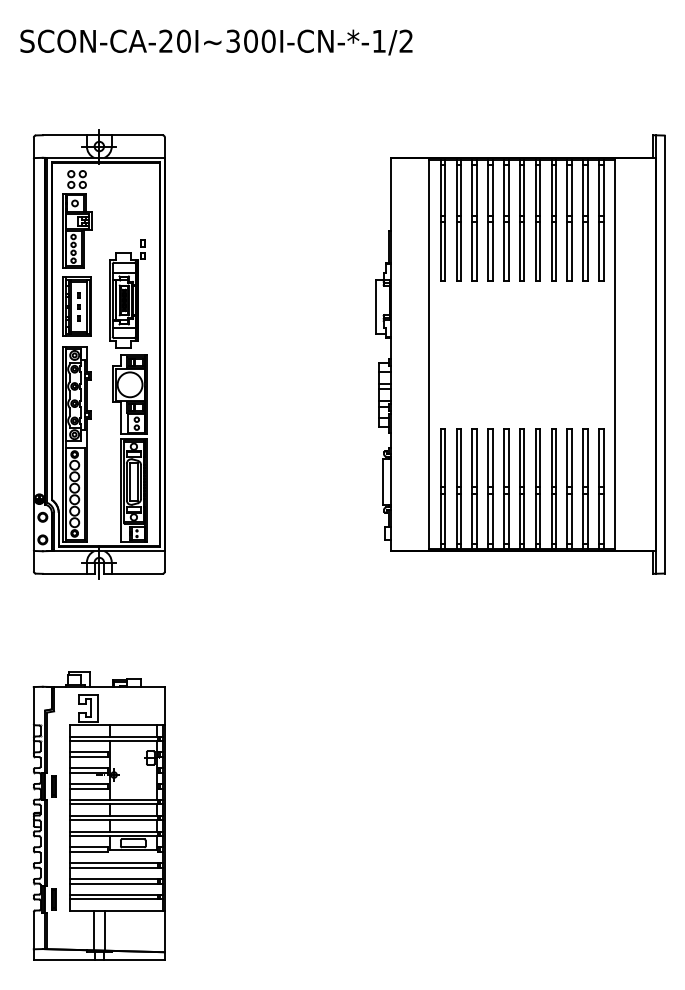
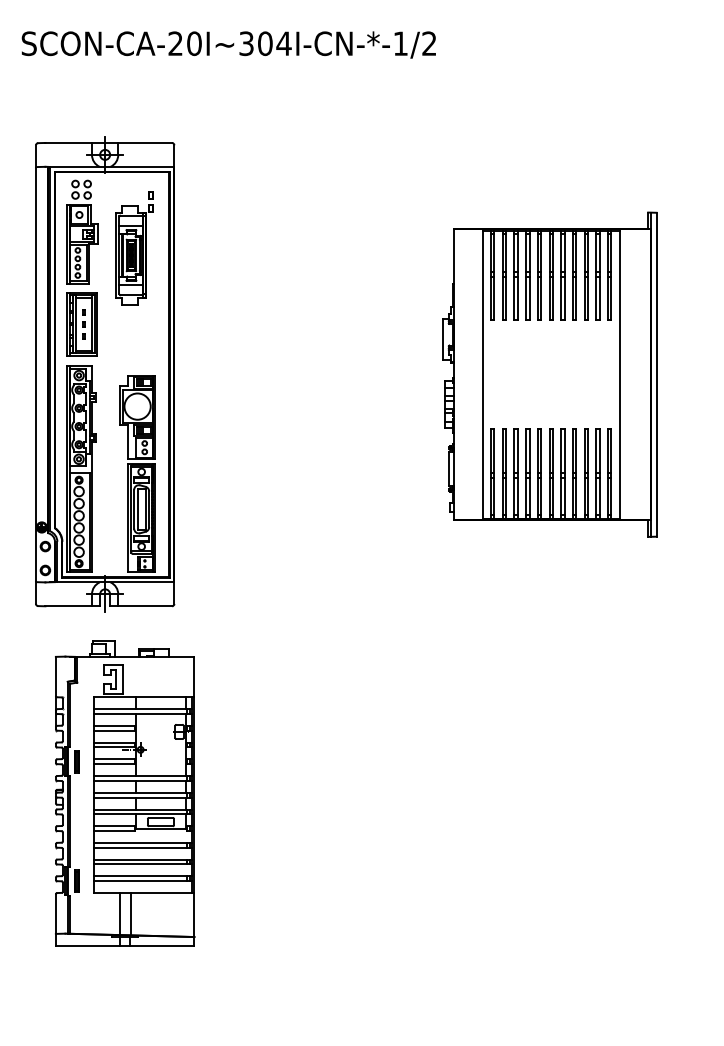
text: (268, 41) -> (283, 43), SCON-CA-20I~300I-CN-*-1/2 -> SCON-CA-20I~304I-CN-*-1/2
part: (127, 293) -> (134, 248), moved
part: (519, 354) -> (549, 374), size x0.7
part: (99, 816) -> (125, 793), moved

